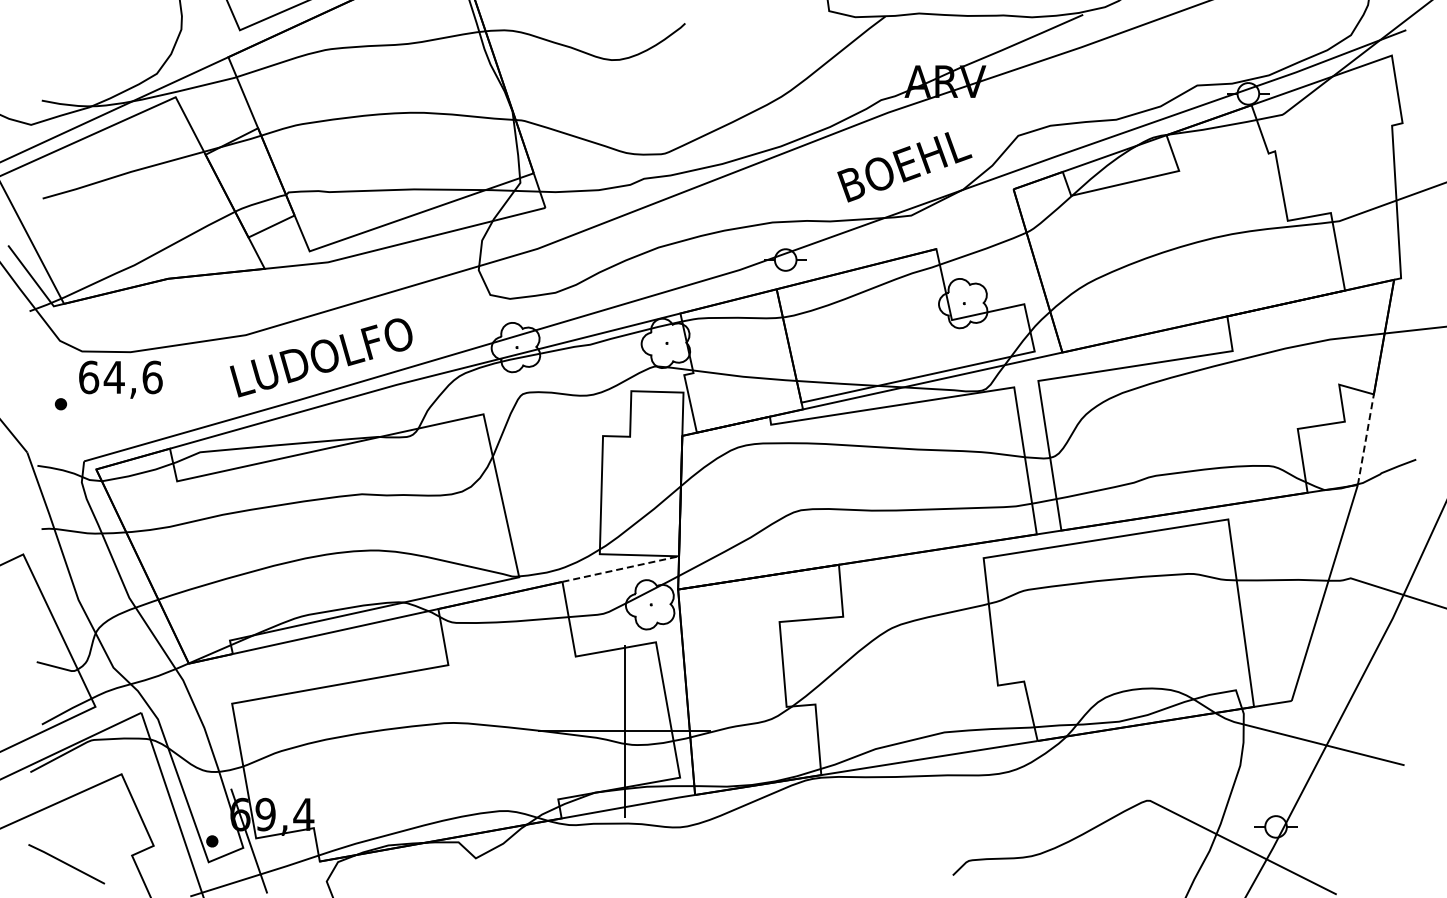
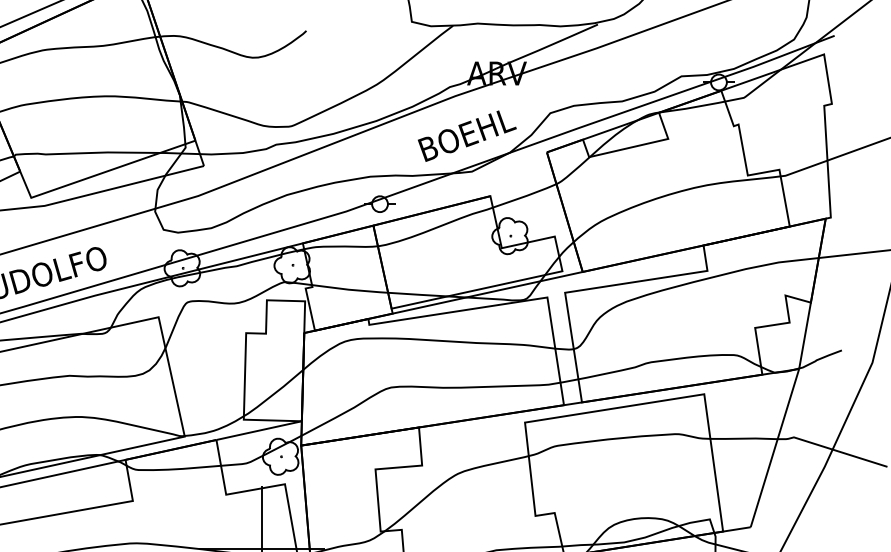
line: (1365, 439) -> (804, 335), dashed -> solid
line: (620, 569) -> (258, 430), dashed -> solid

